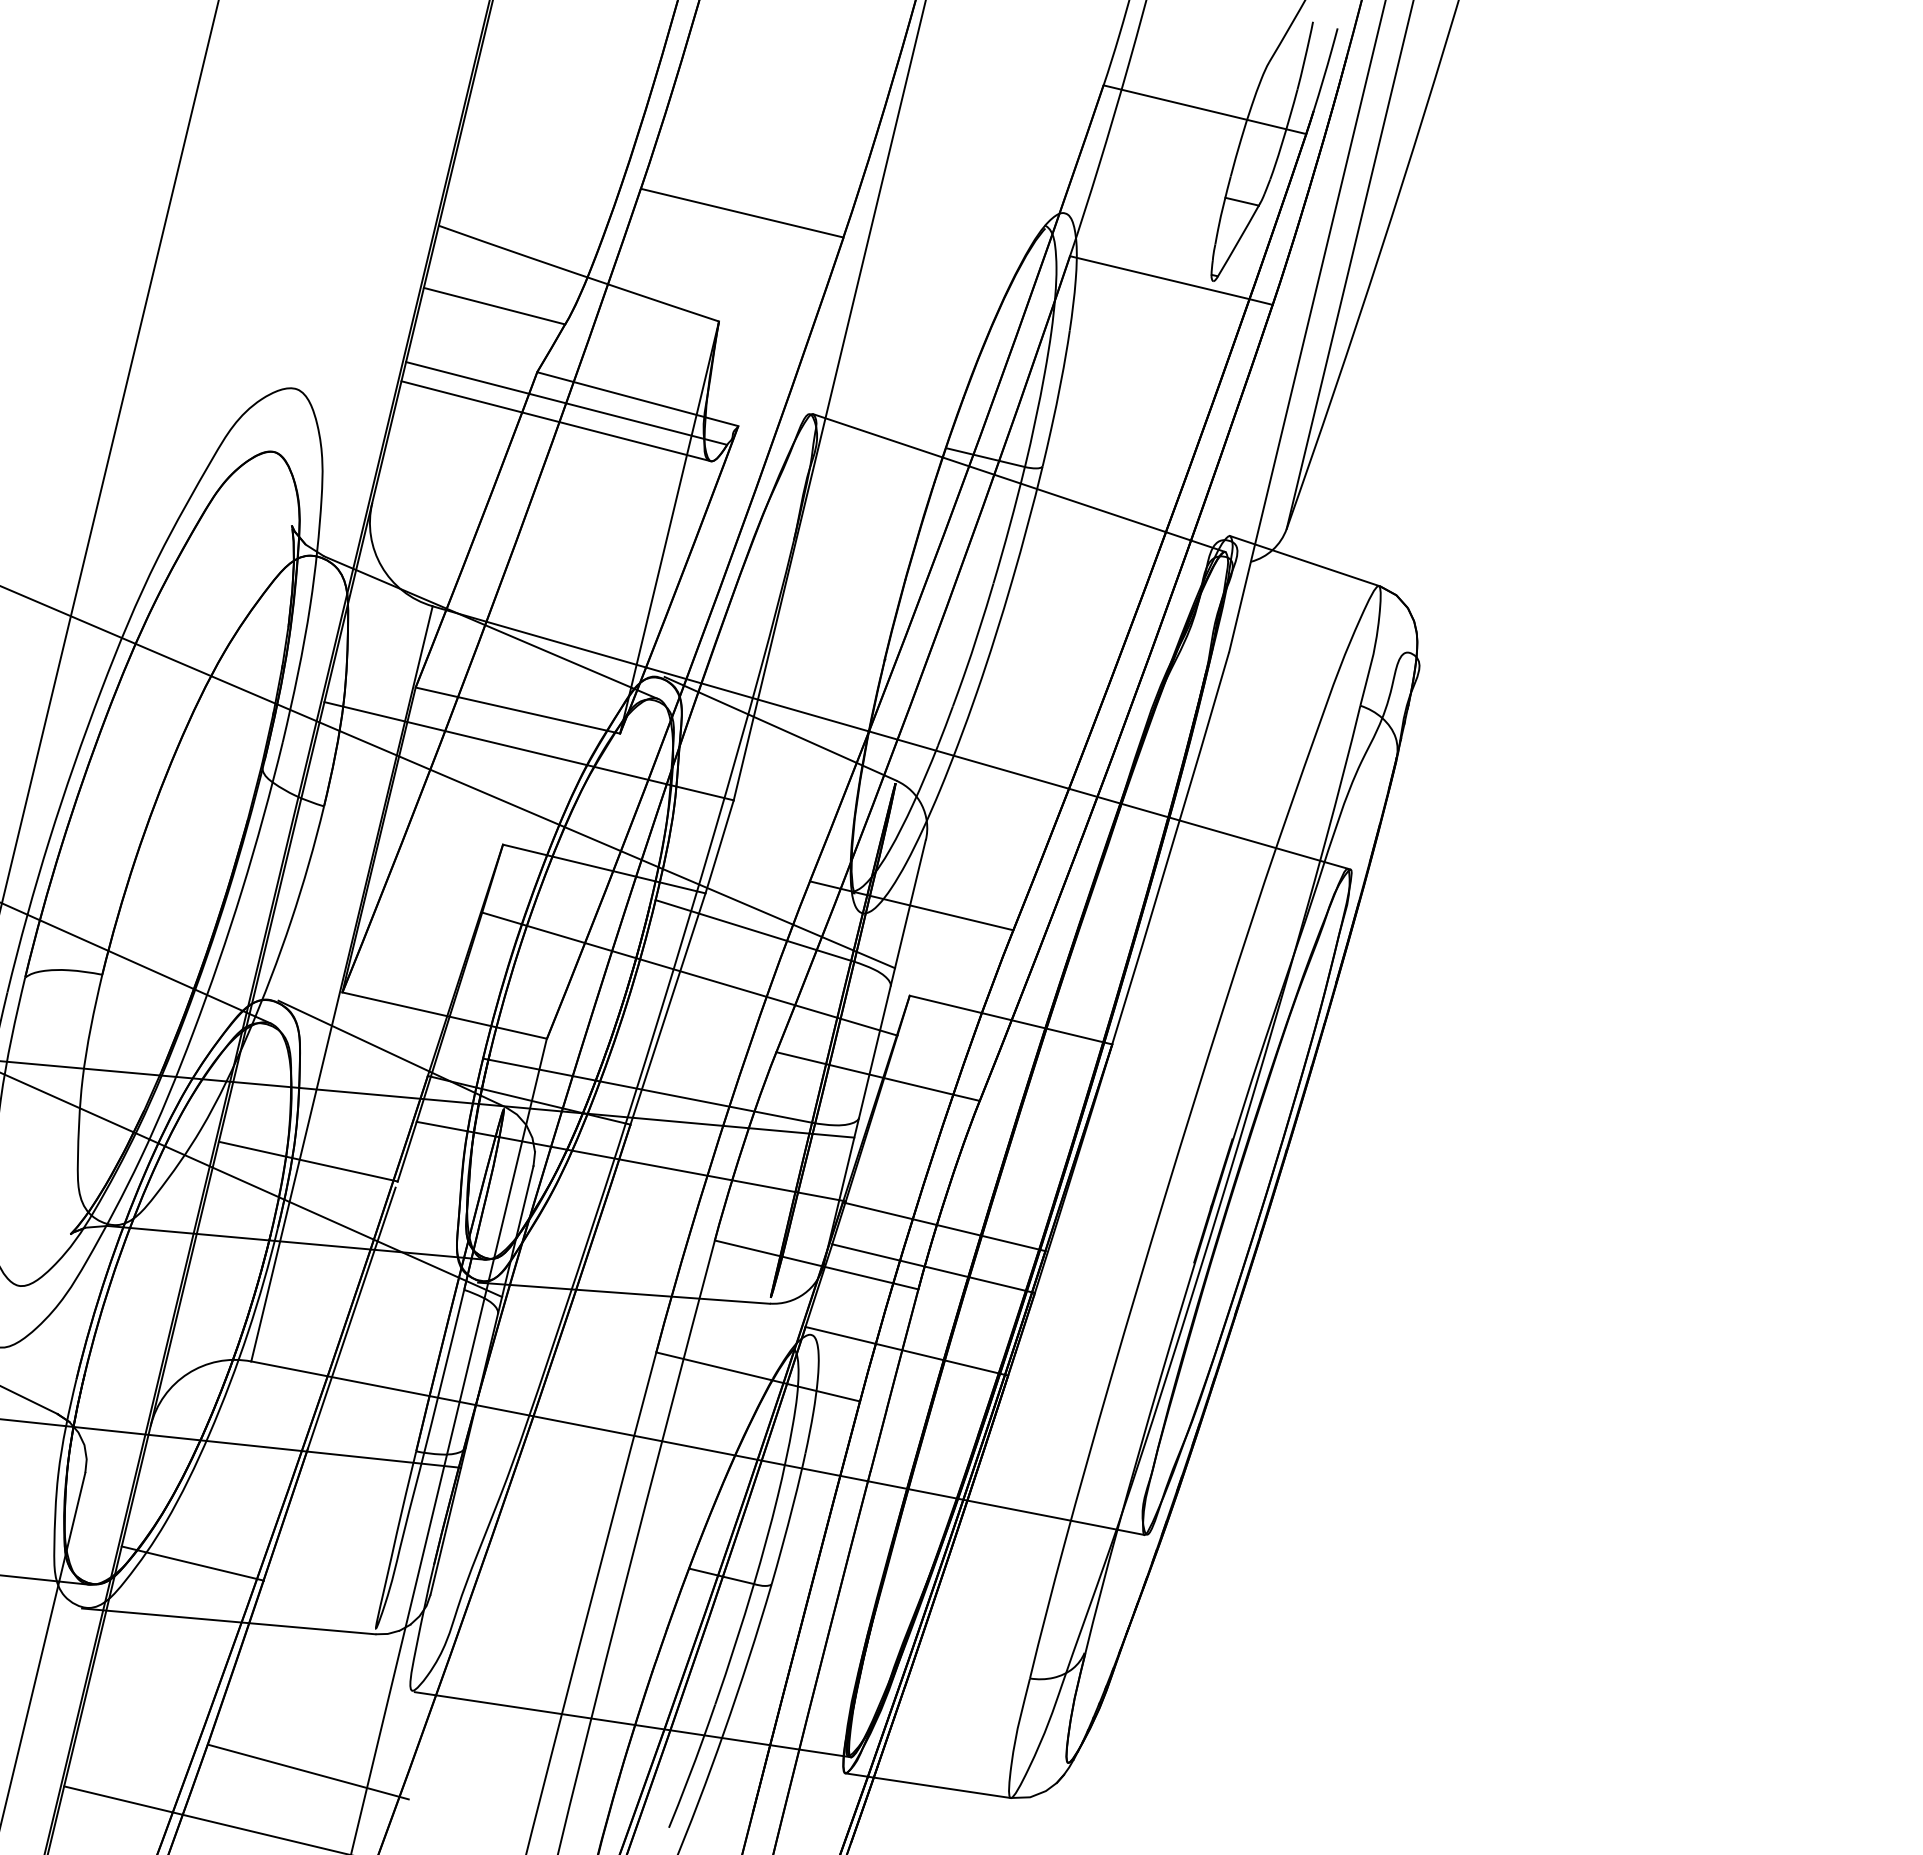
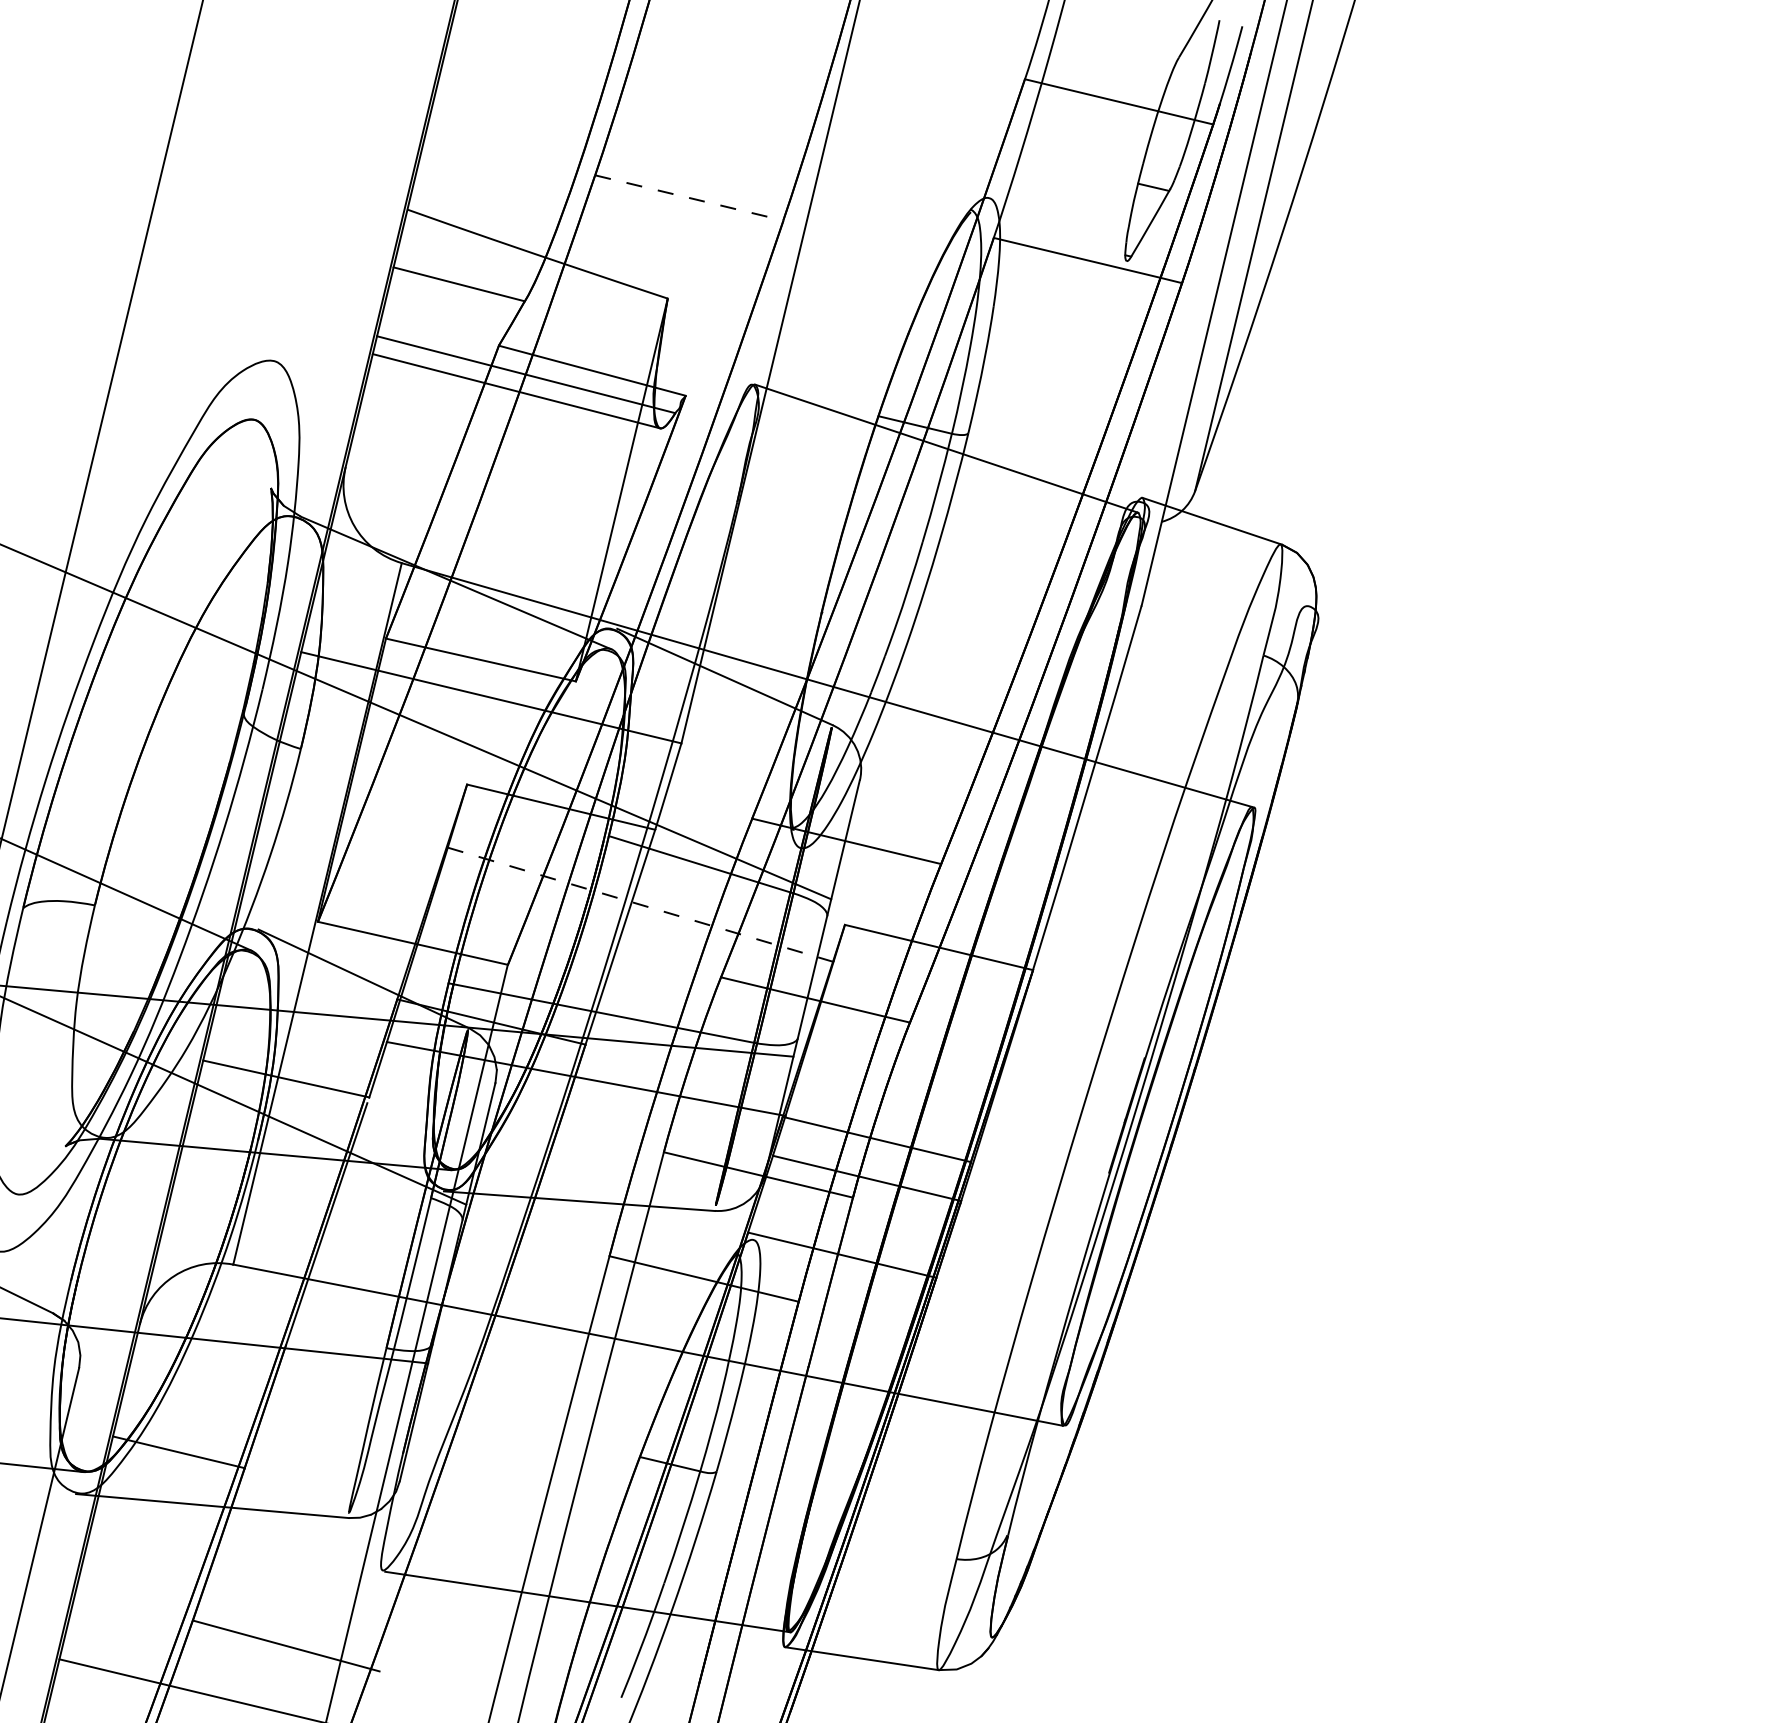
line: (742, 213) -> (689, 198), solid -> dashed
line: (689, 974) -> (640, 905), solid -> dashed

